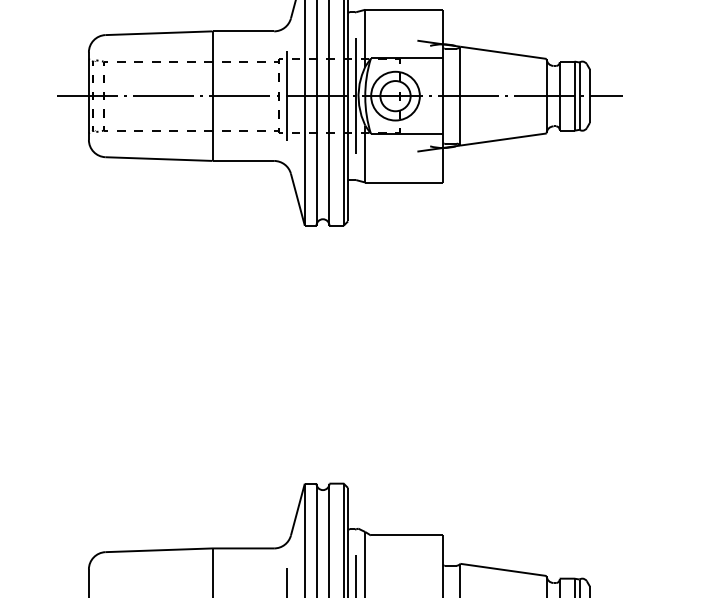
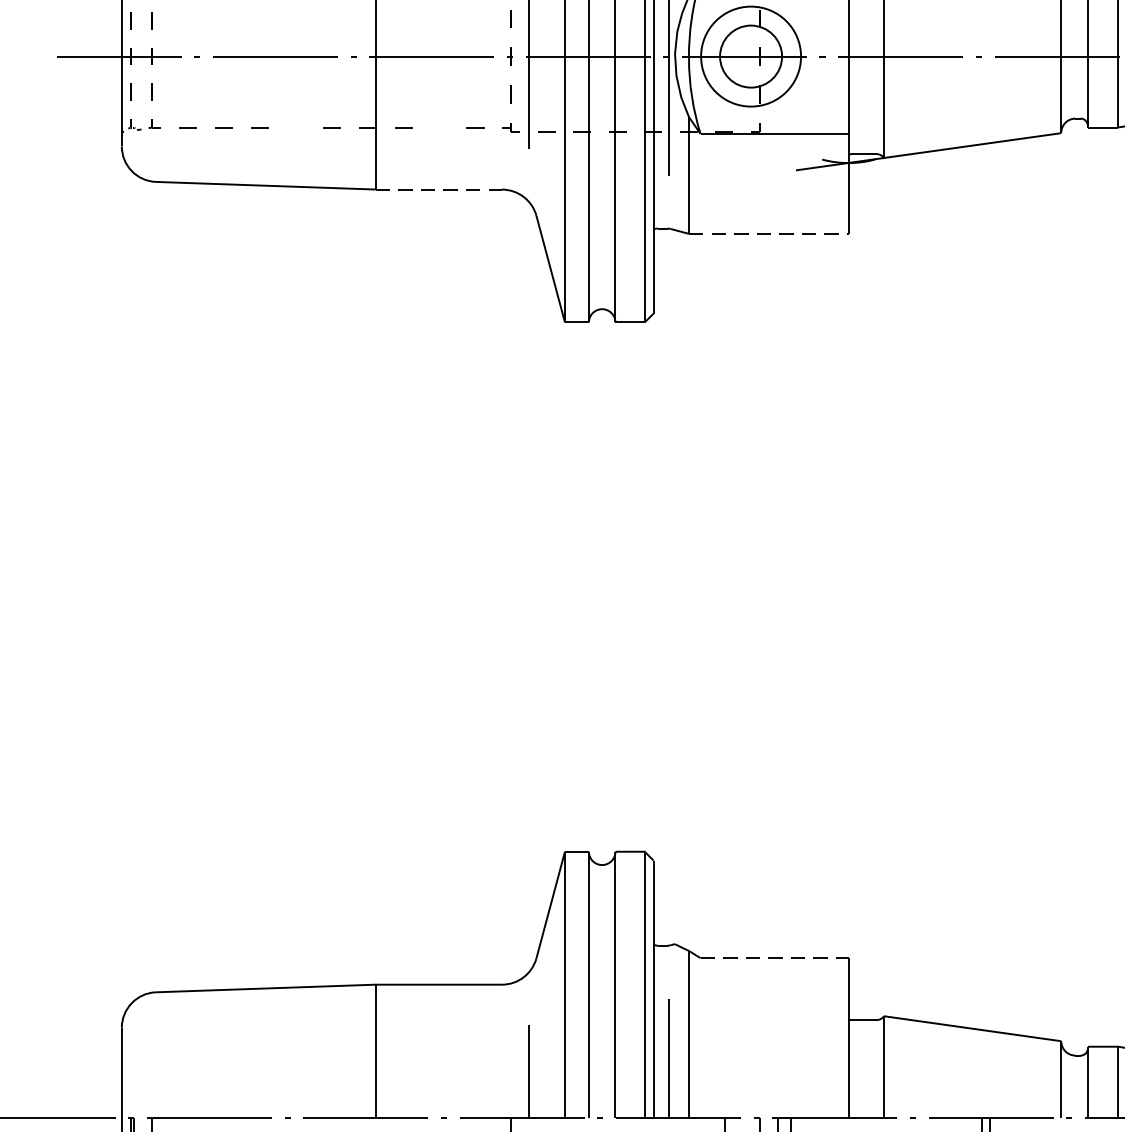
line: (173, 130) -> (295, 127), removed
line: (243, 130) -> (439, 127), removed
line: (243, 160) -> (439, 188), solid -> dashed
line: (404, 182) -> (769, 233), solid -> dashed
line: (407, 535) -> (775, 958), solid -> dashed

